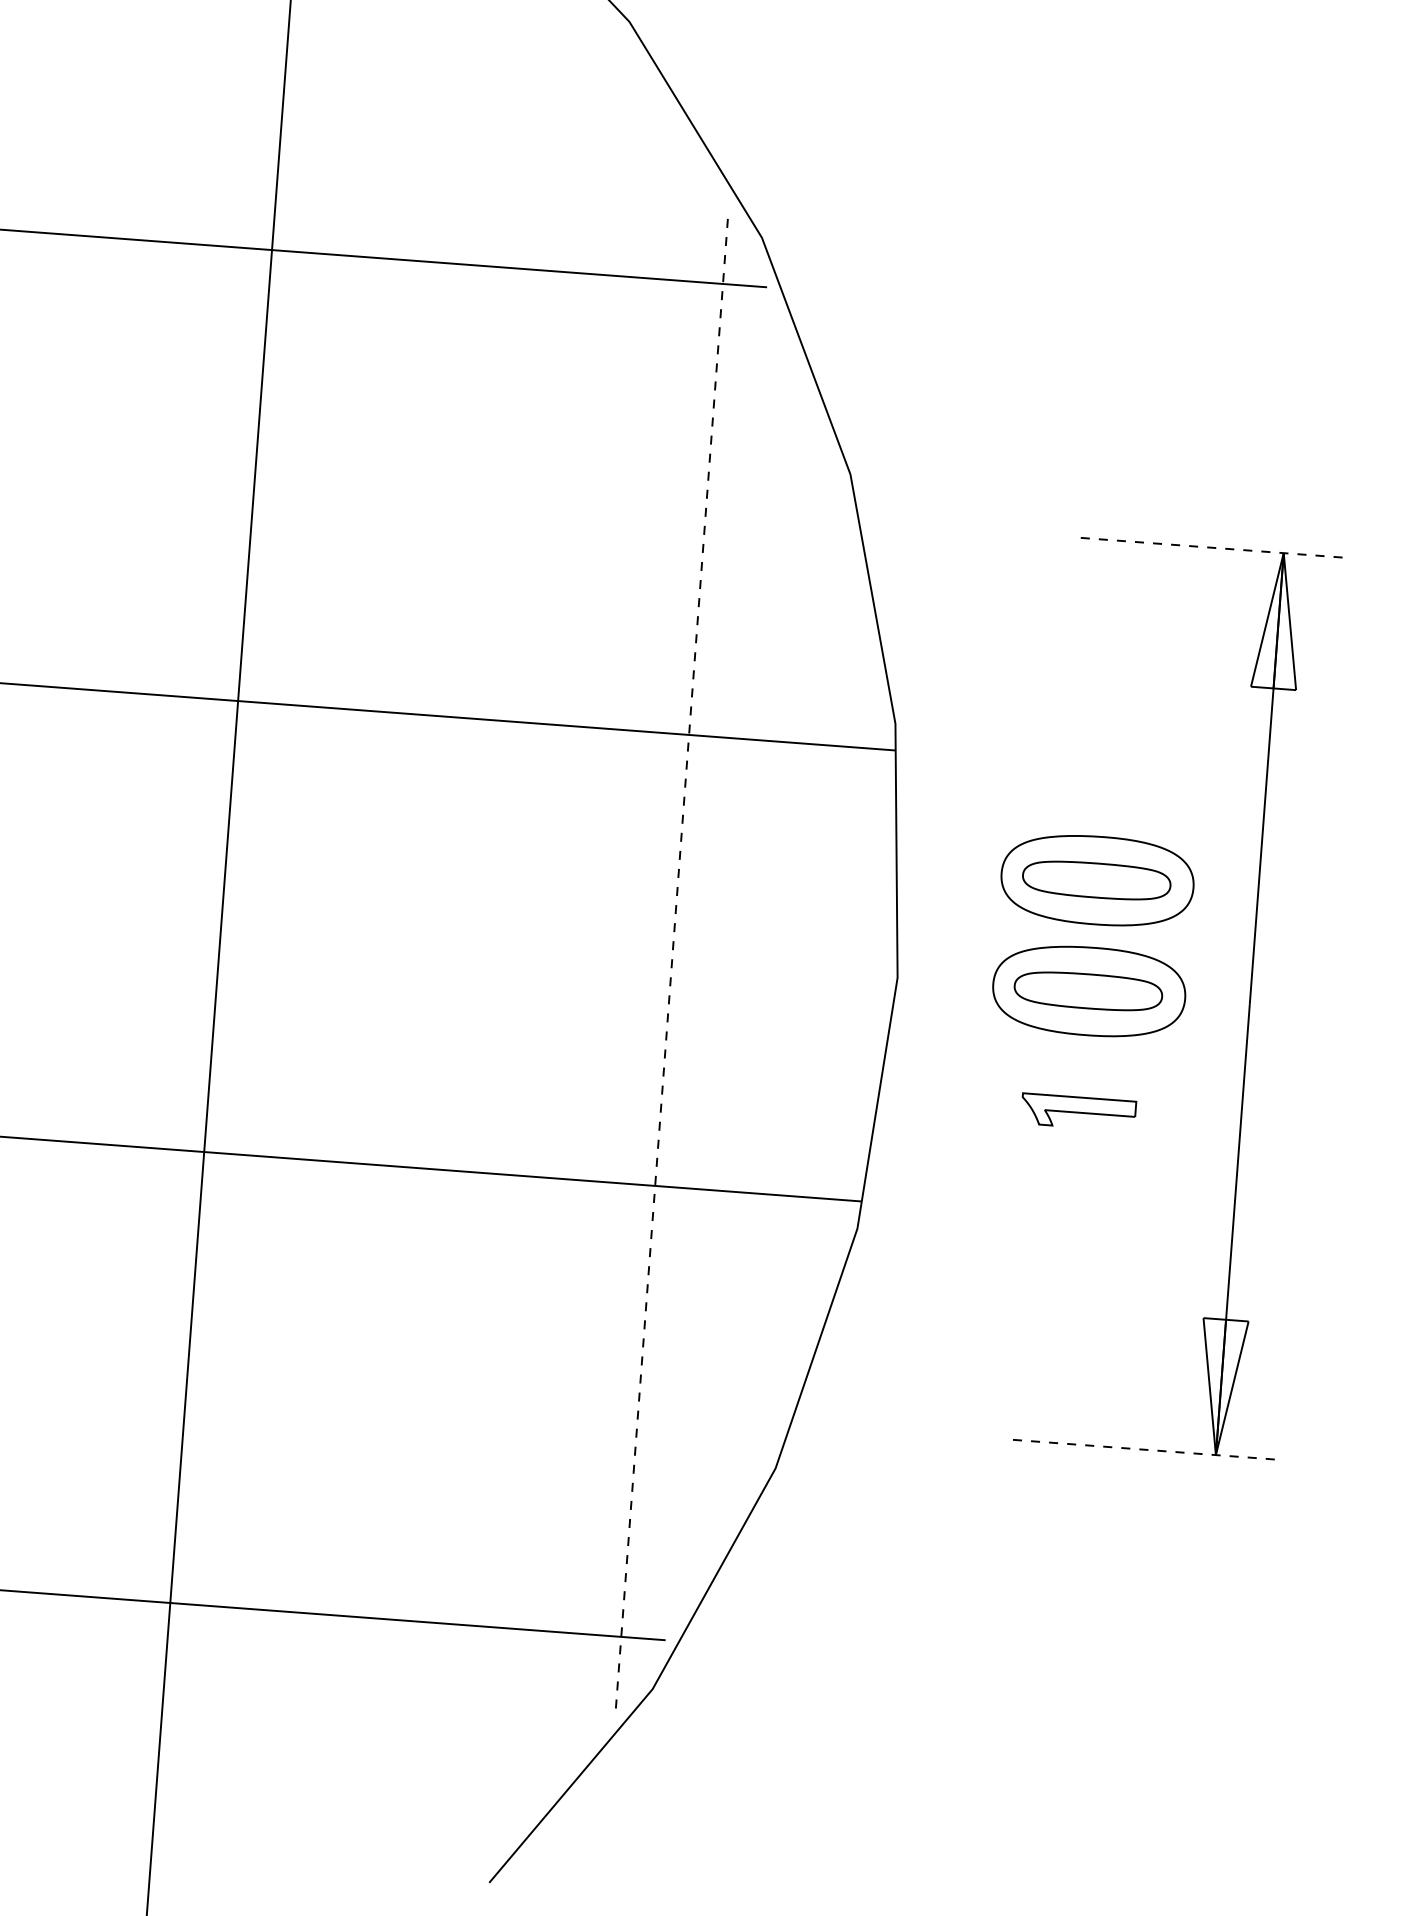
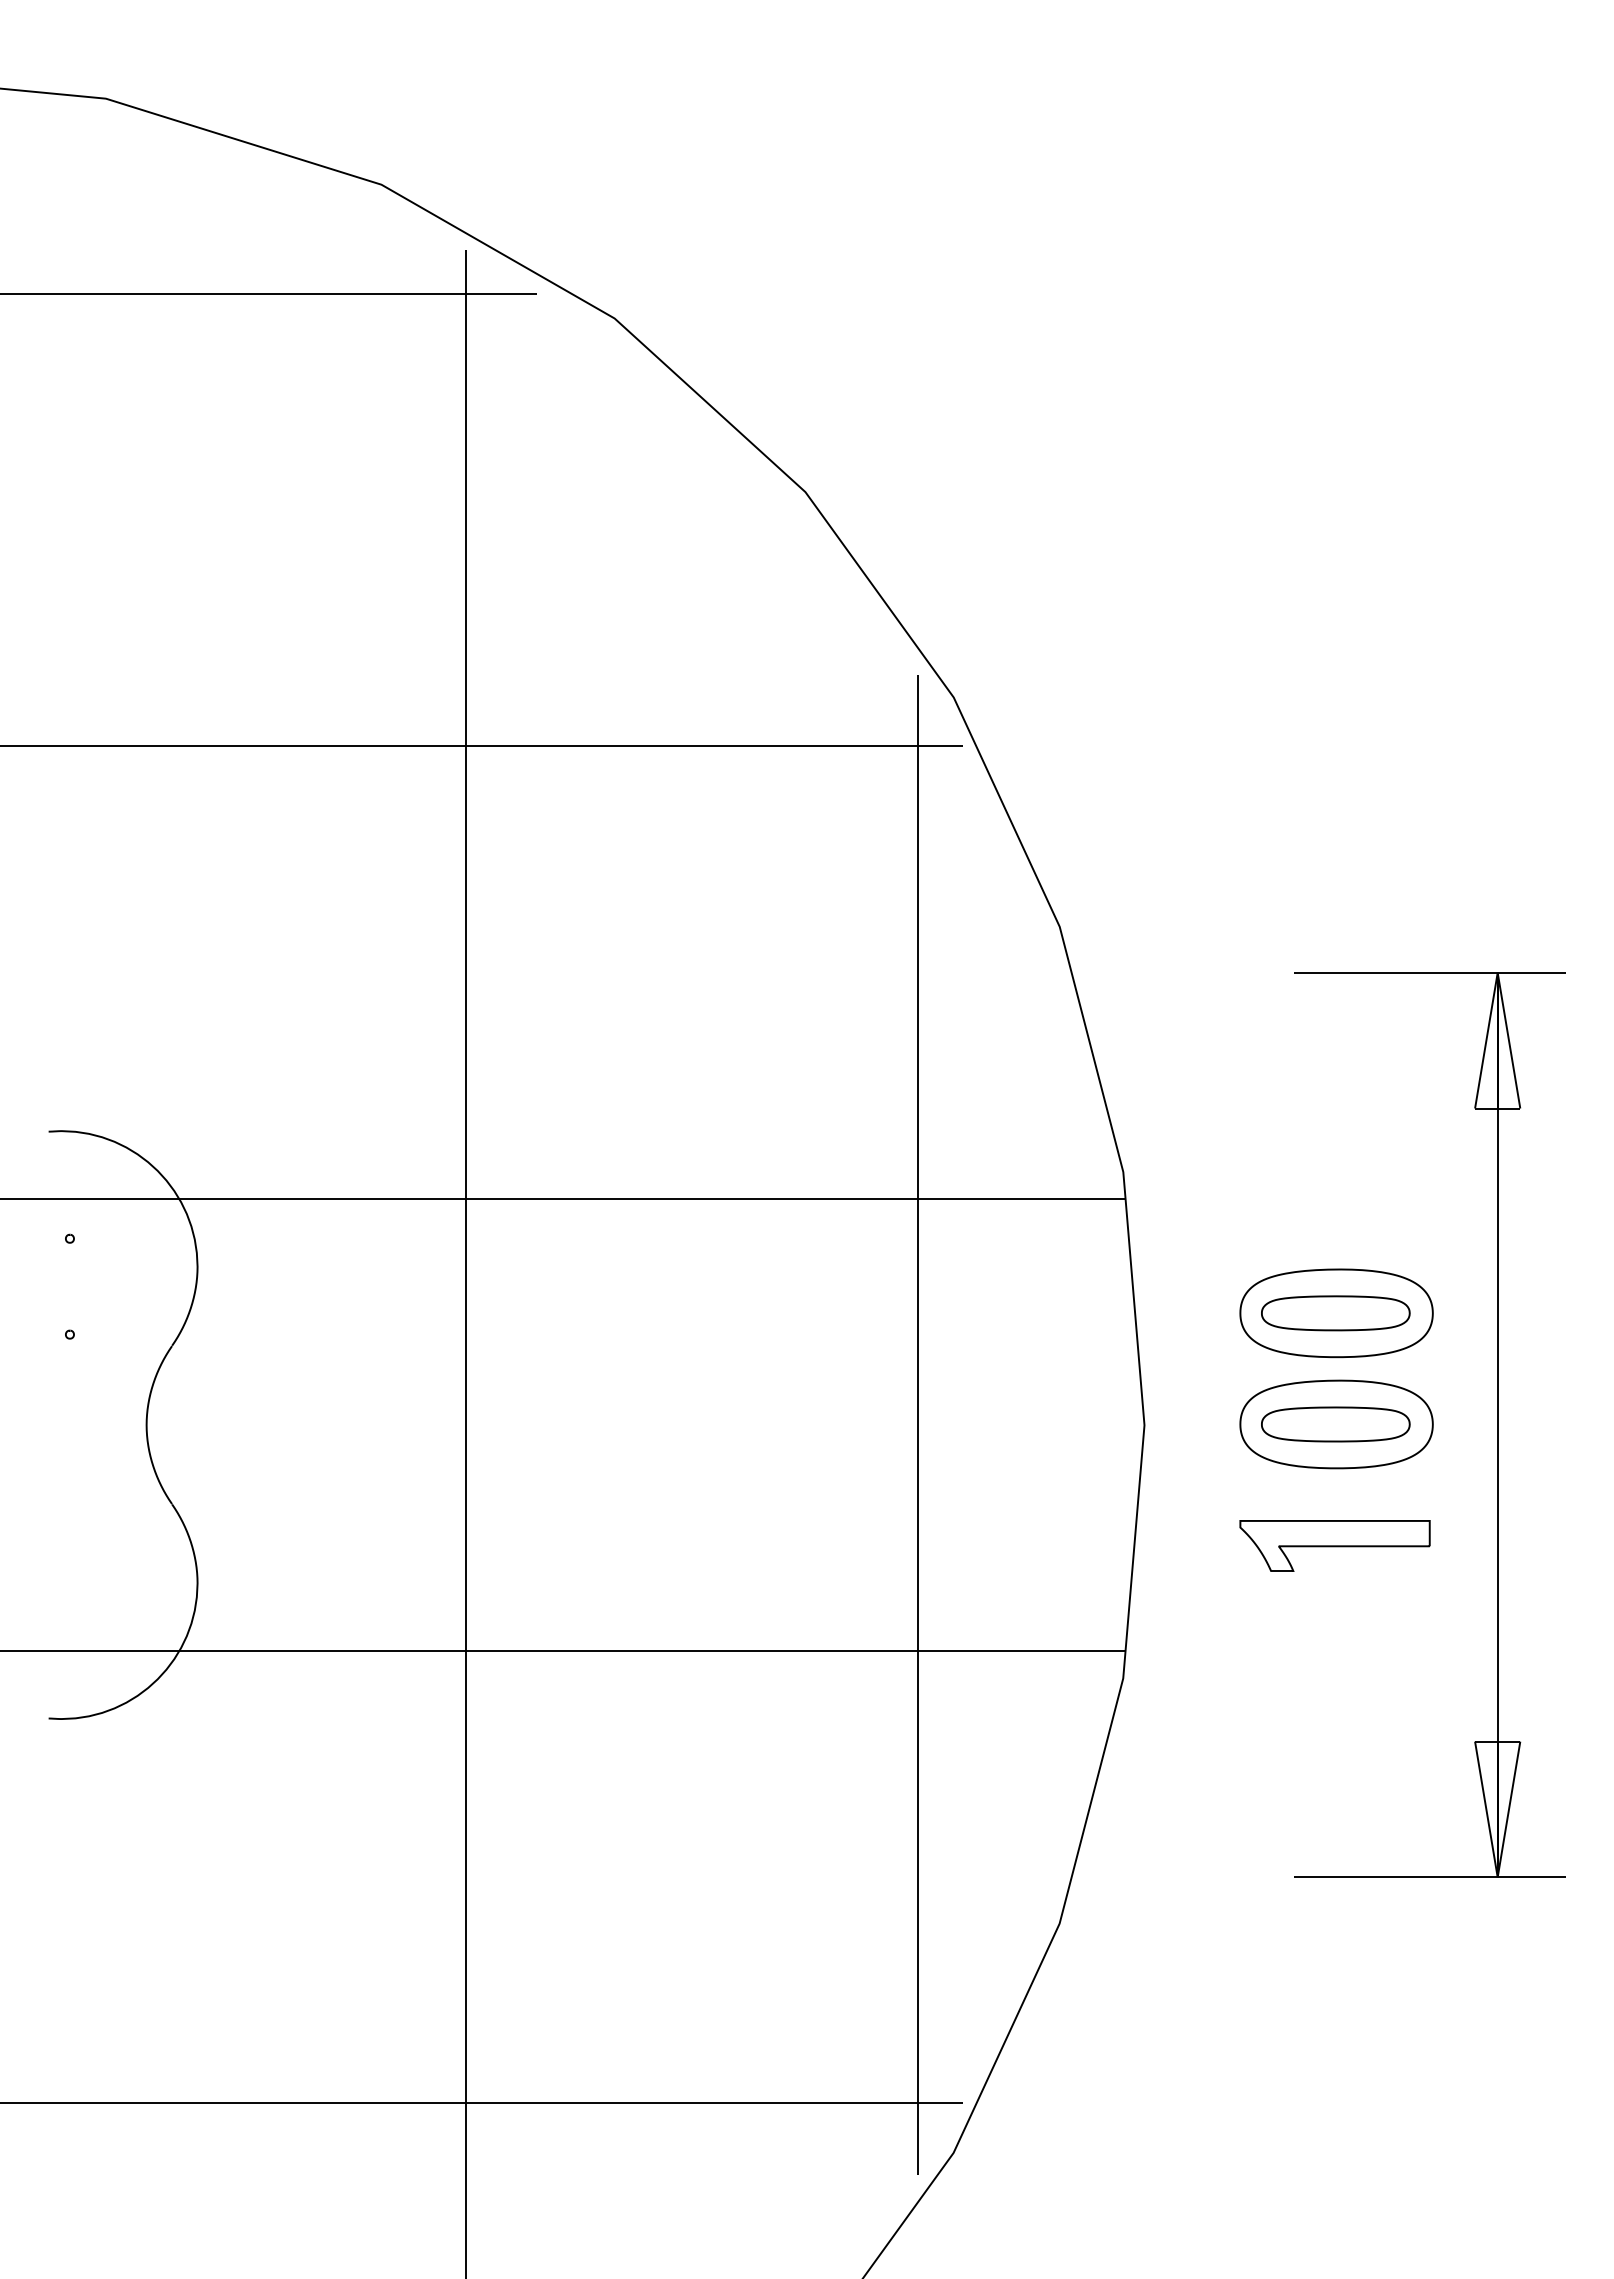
line: (1215, 547) -> (1429, 972), dashed -> solid
line: (672, 961) -> (918, 1425), dashed -> solid
part: (1078, 1111) -> (1334, 1545), size x1.67
line: (1147, 1450) -> (1429, 1877), dashed -> solid

